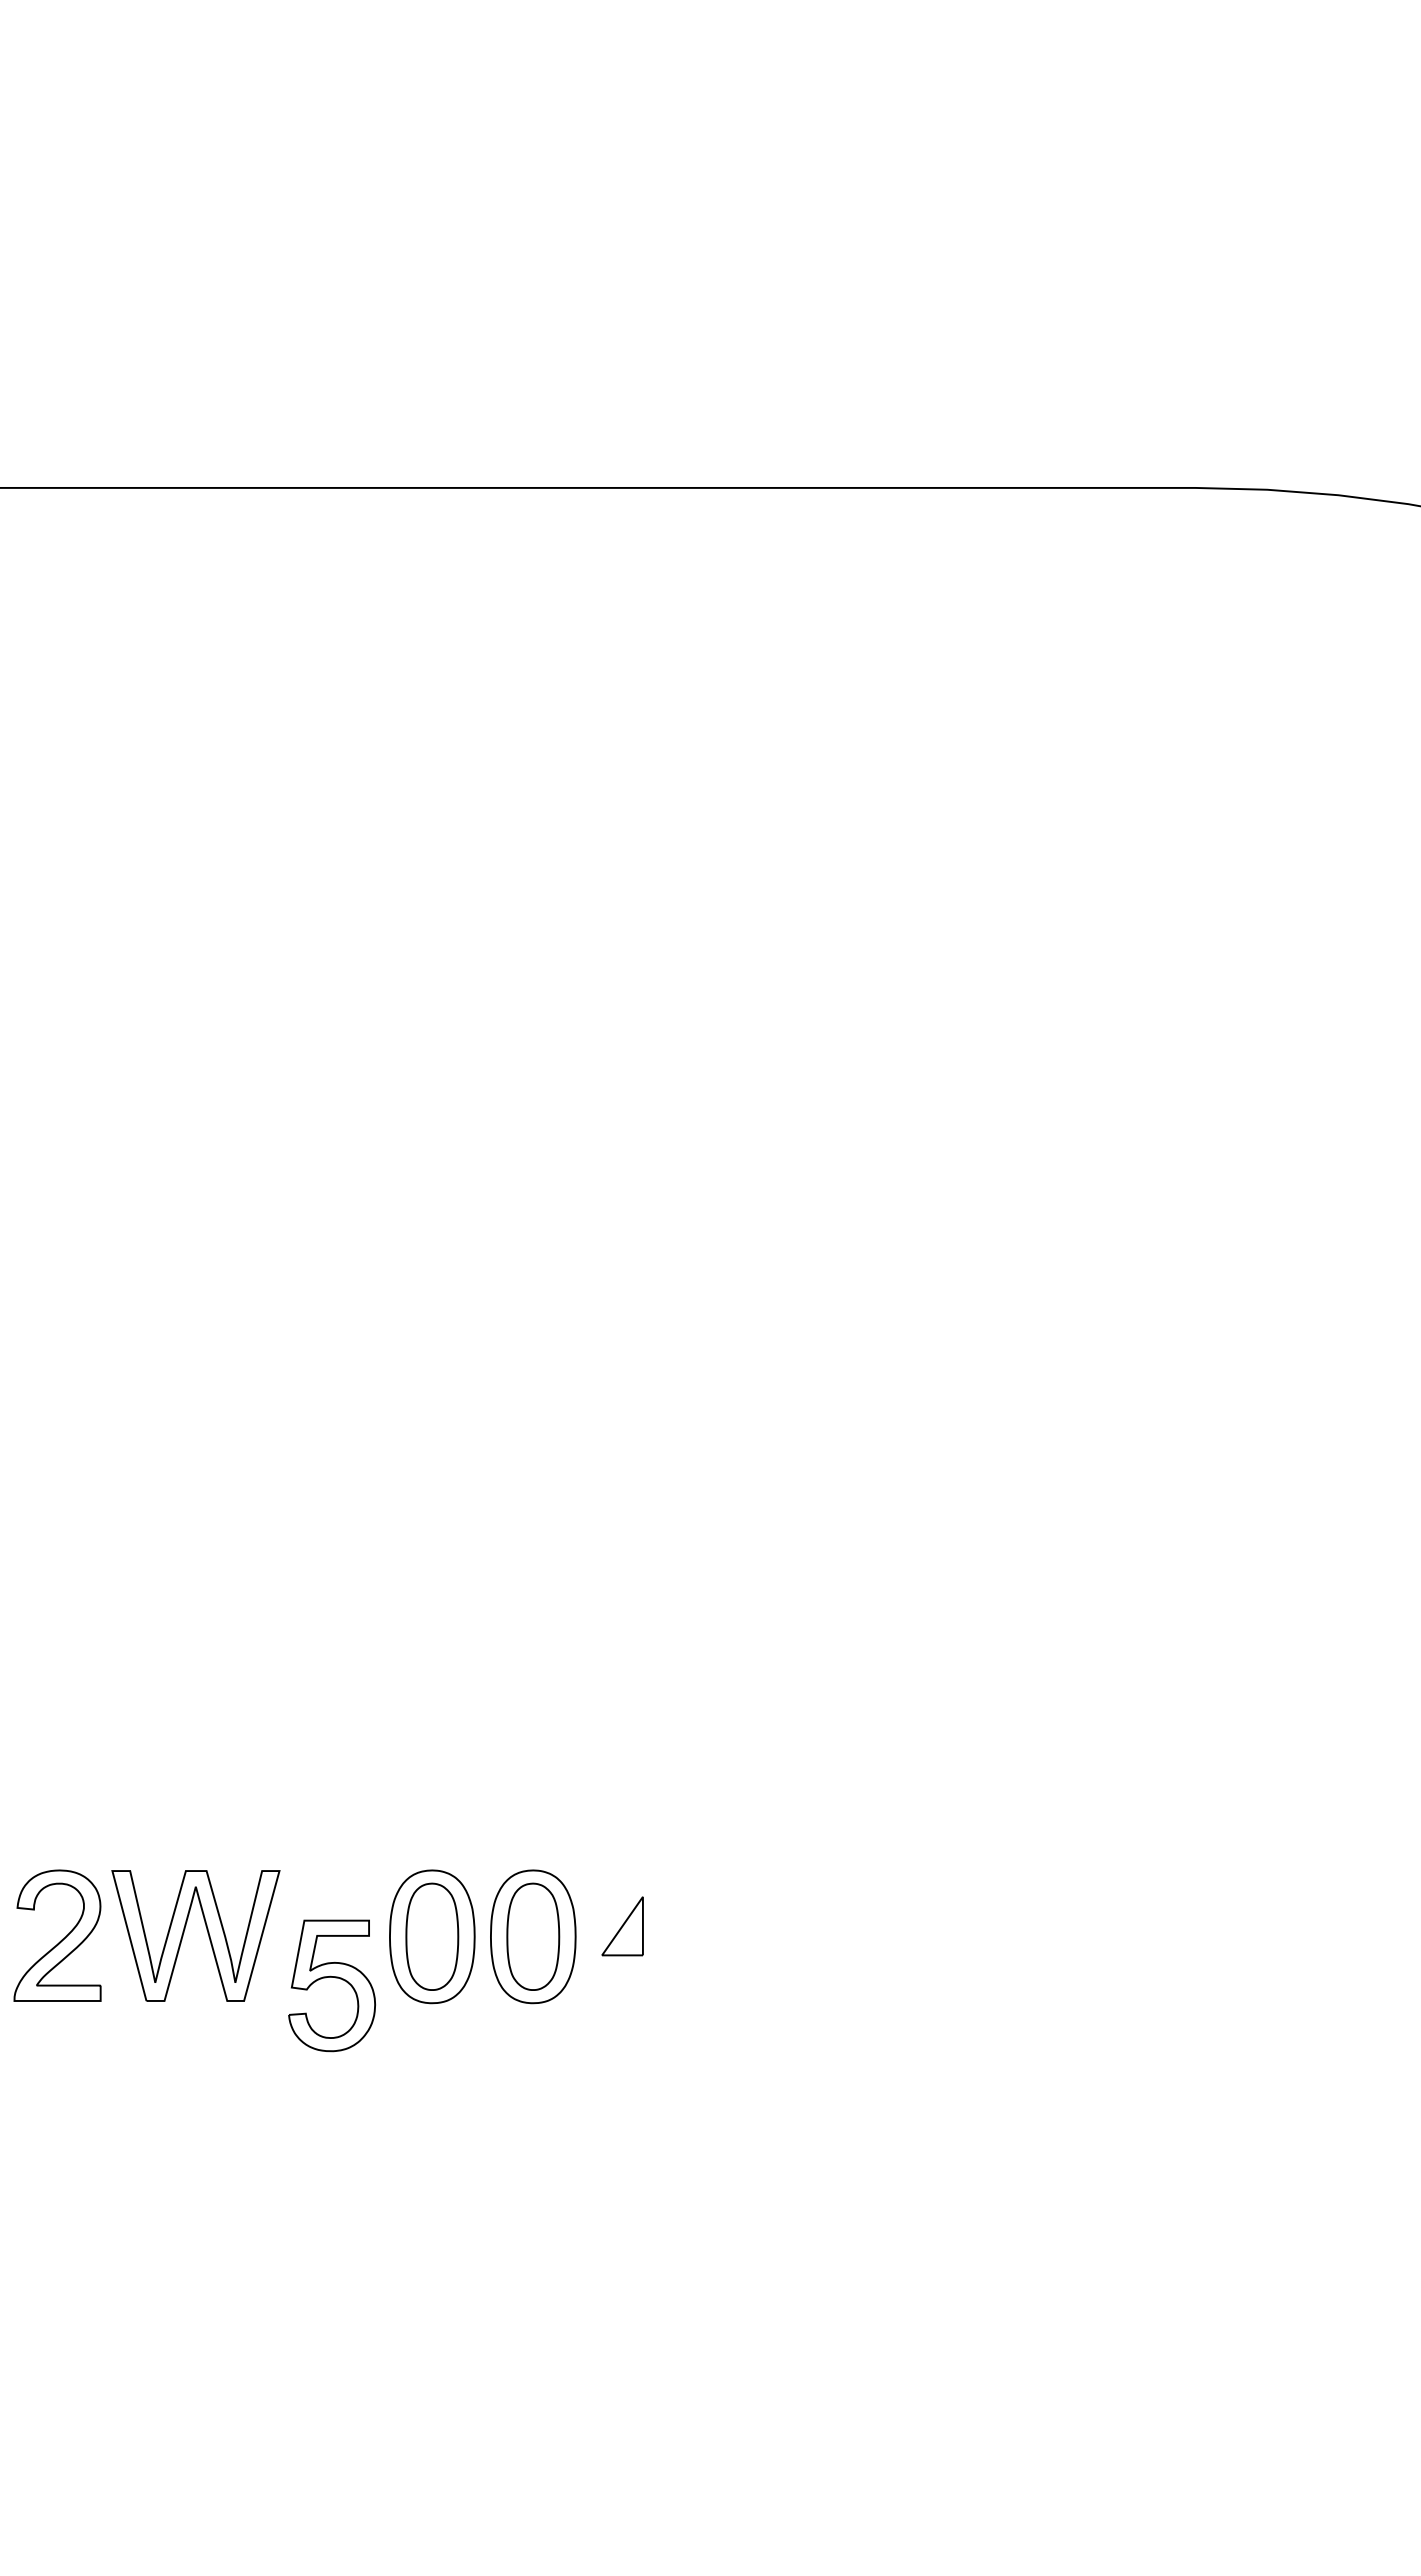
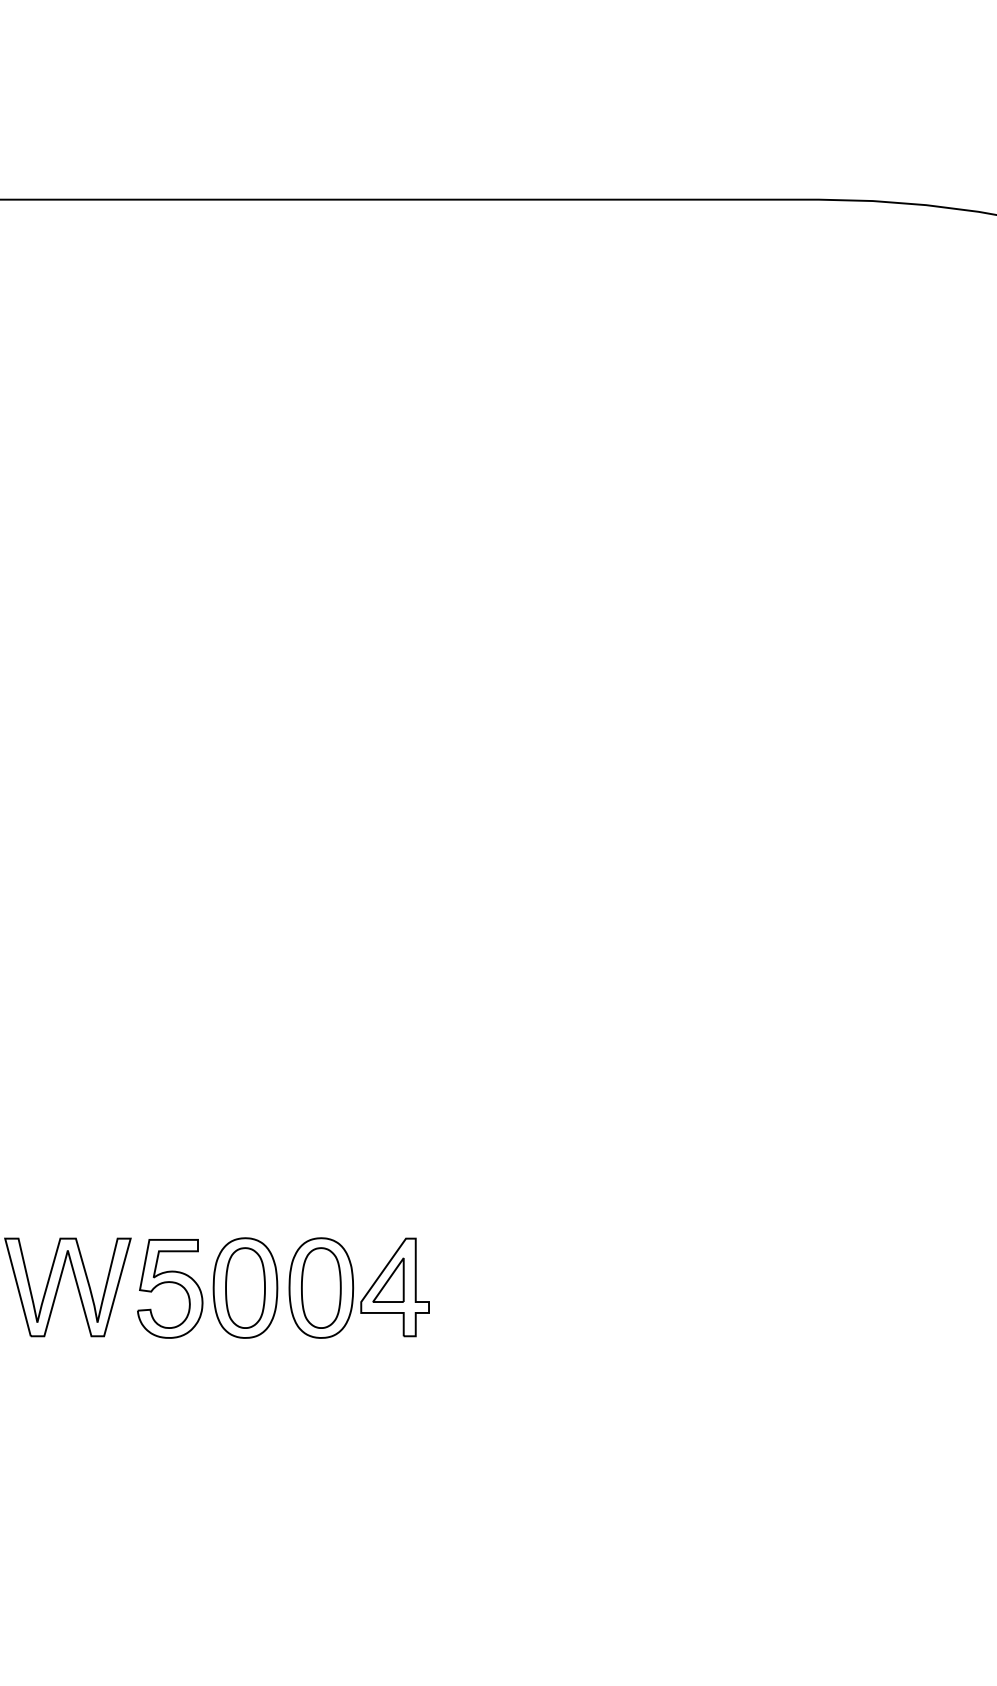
part: (631, 1935) -> (395, 1287), added
part: (331, 1977) -> (169, 1282), moved

